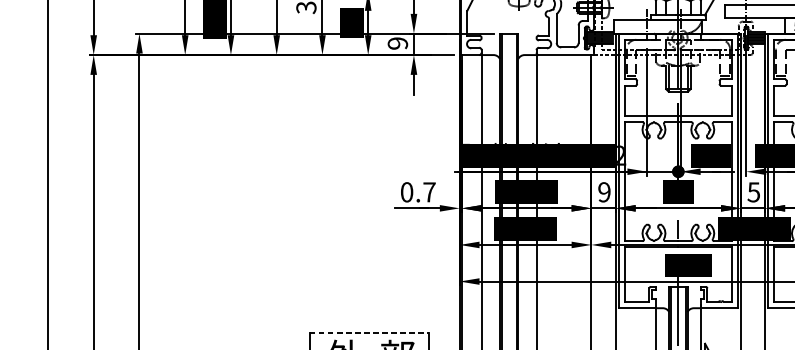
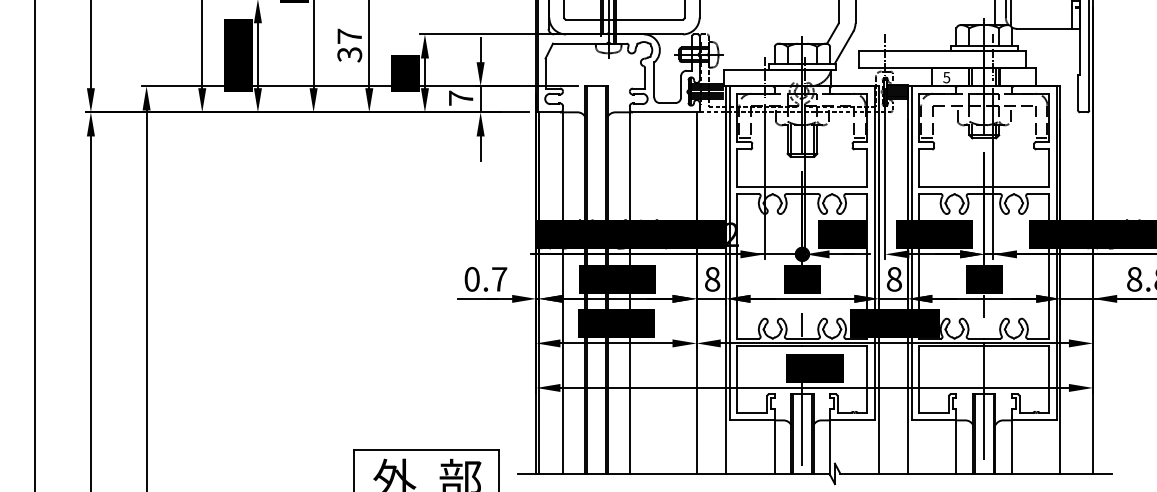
text: (397, 42) -> (460, 97), 9 -> 7
text: (604, 192) -> (712, 279), 9 -> 8
text: (753, 192) -> (893, 279), 5 -> 8
line: (369, 332) -> (426, 450), dashed -> solid

